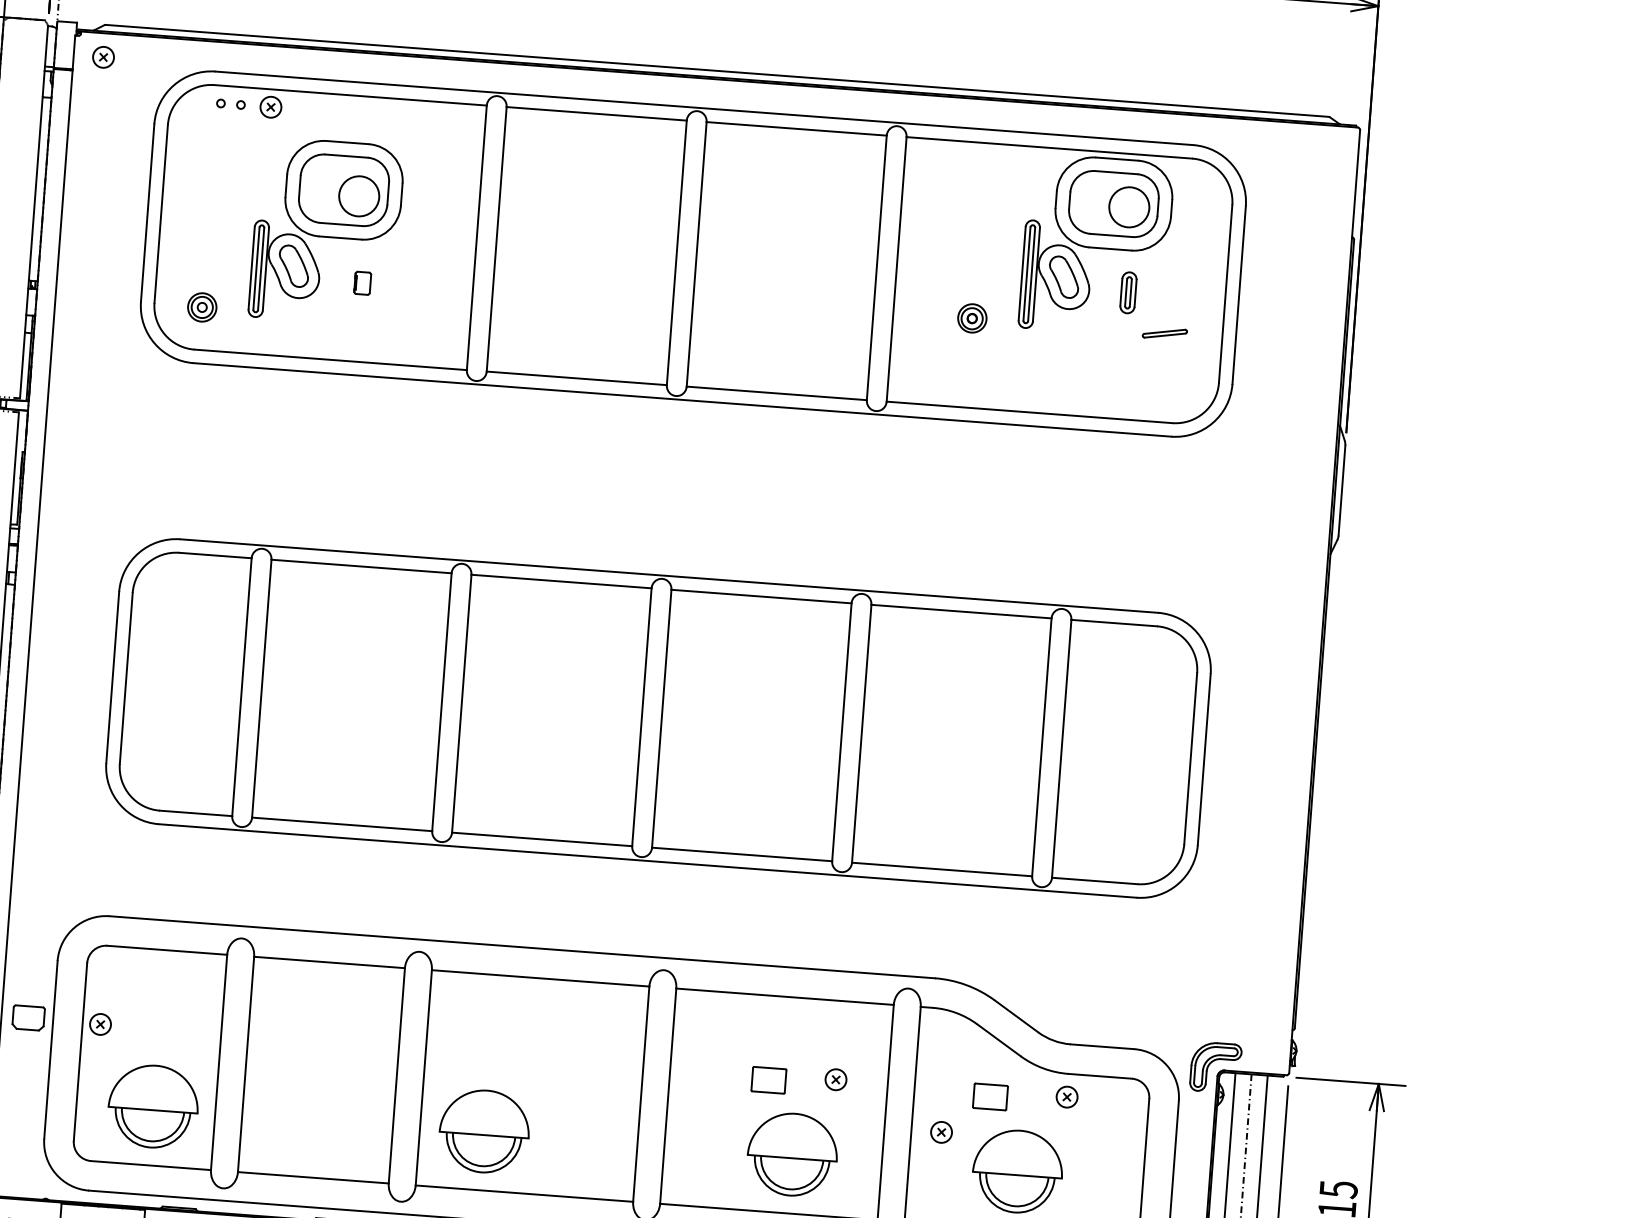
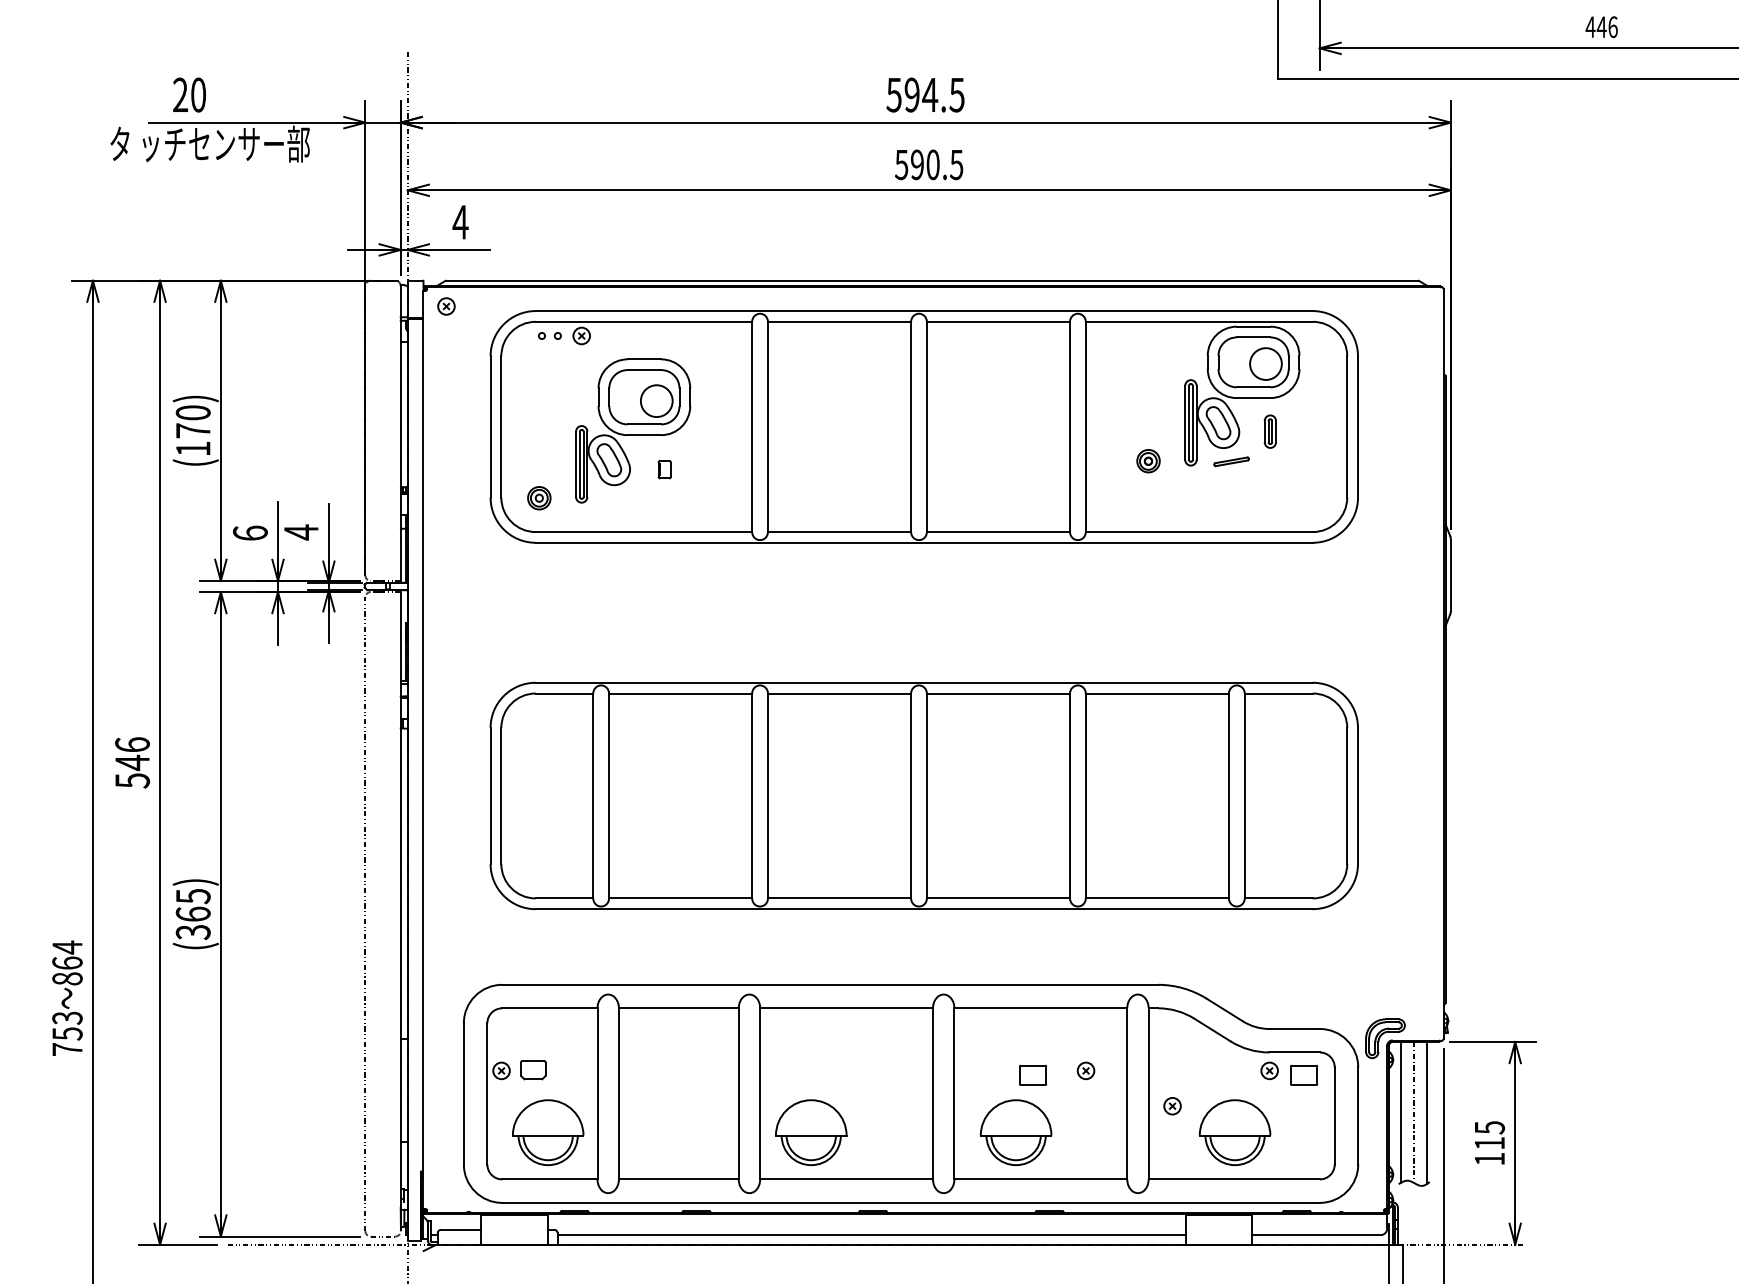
part: (1164, 333) -> (1231, 461), moved
part: (28, 1018) -> (533, 1070), moved
part: (991, 1095) -> (1304, 1074), moved
part: (793, 1154) -> (1016, 1132), moved

